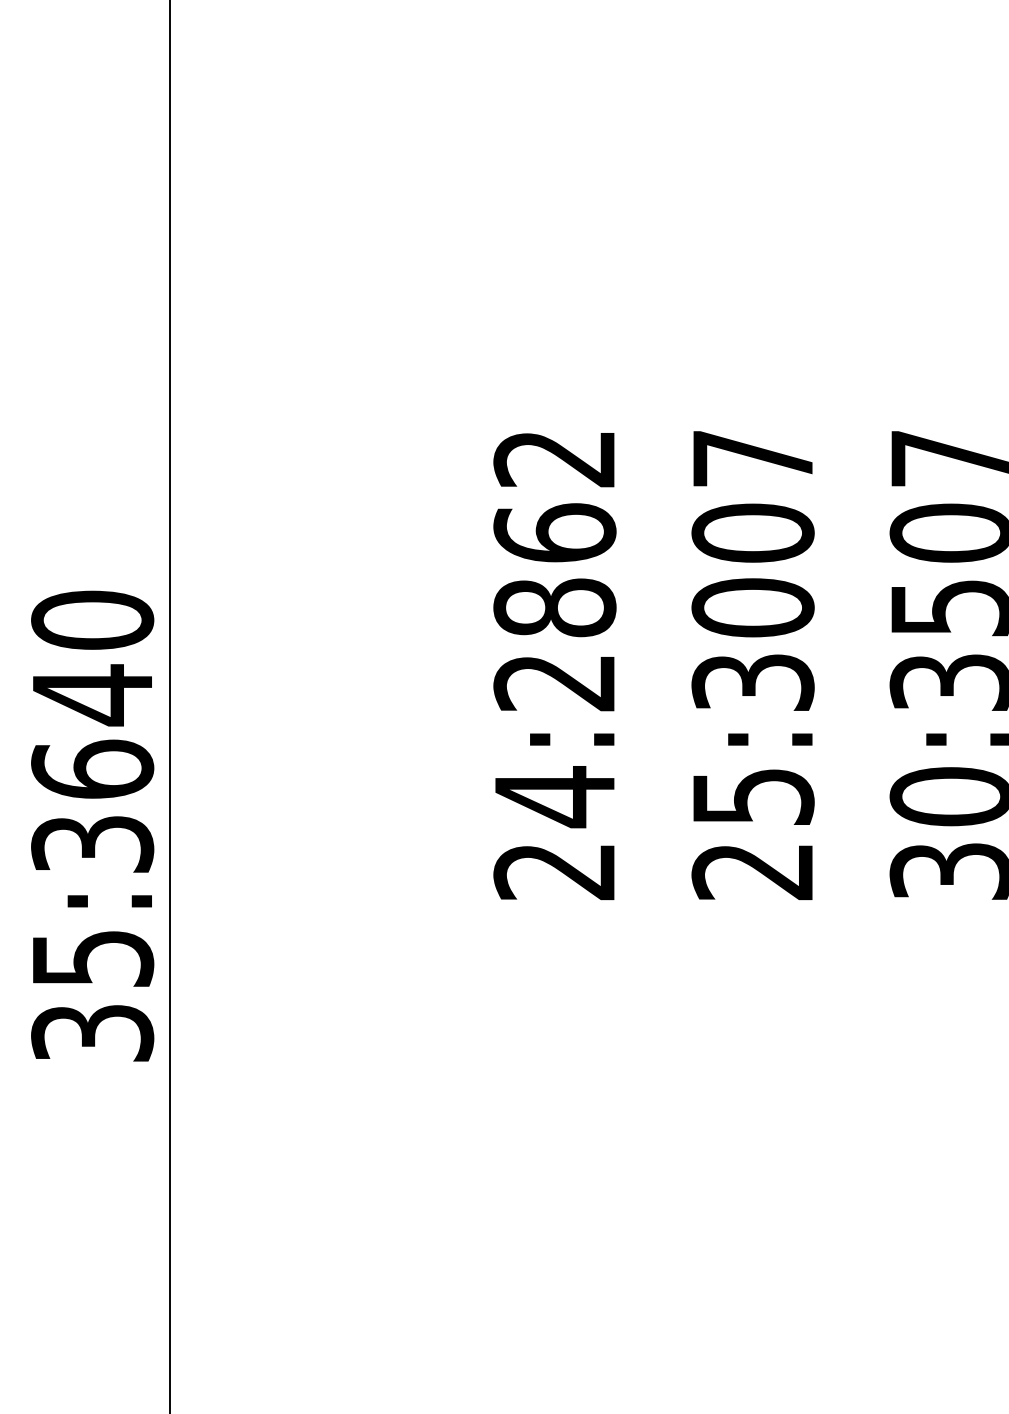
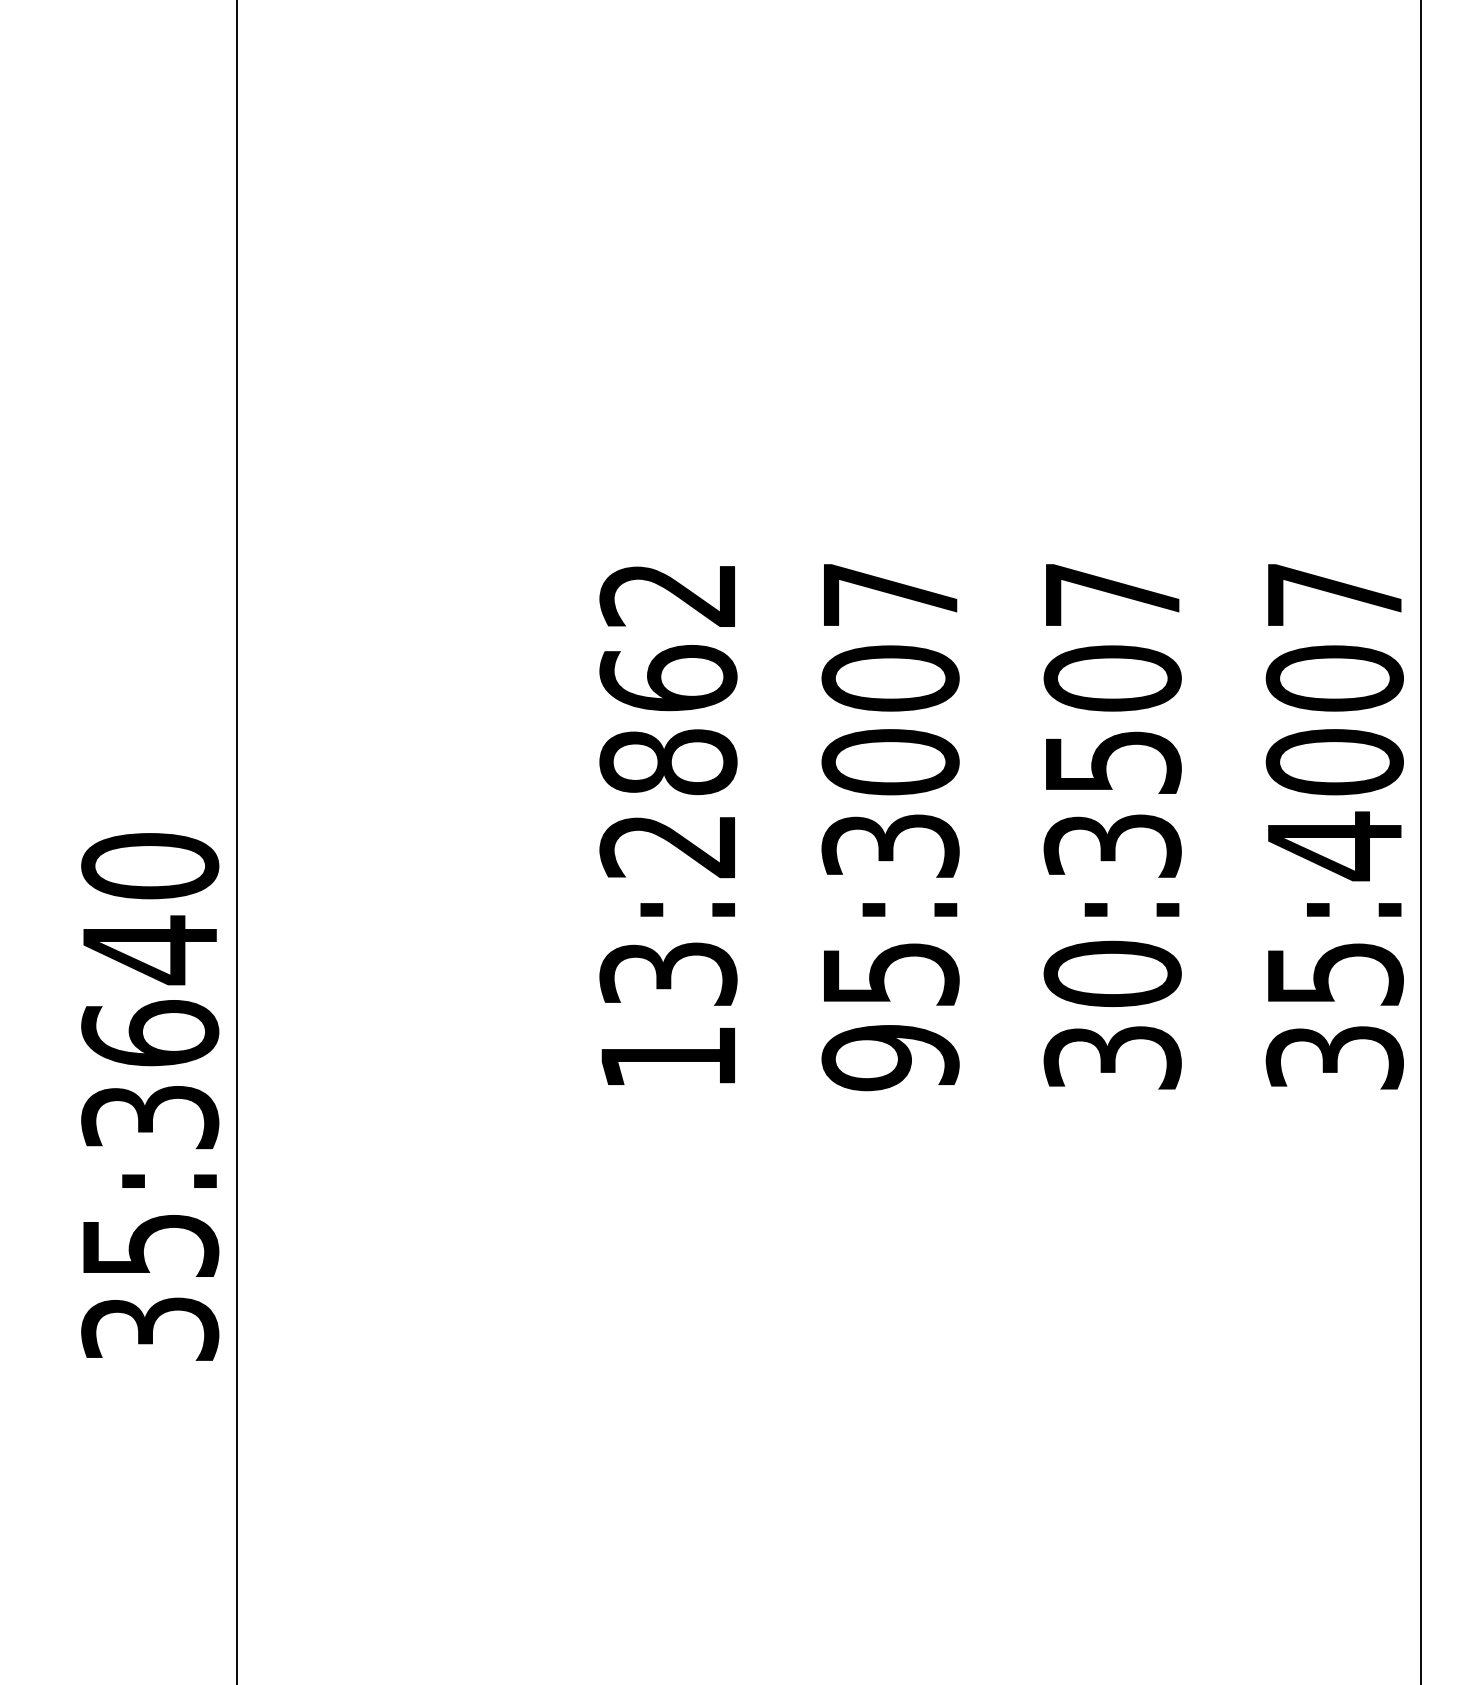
text: (92, 825) -> (150, 1096), moved
text: (554, 832) -> (668, 1014), 24:2862 -> 13:2862
text: (752, 872) -> (890, 1058), 25:3007 -> 95:3007

